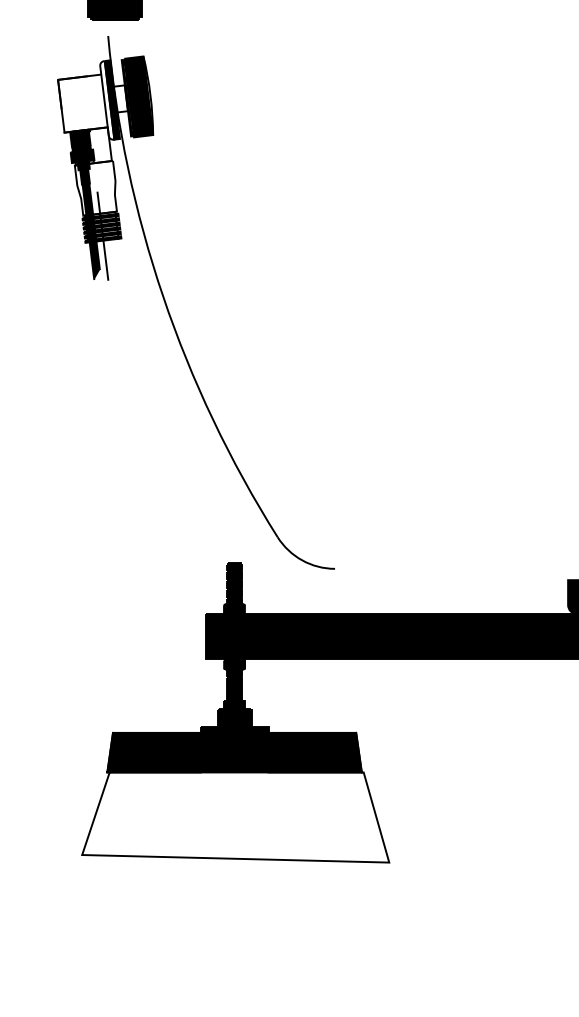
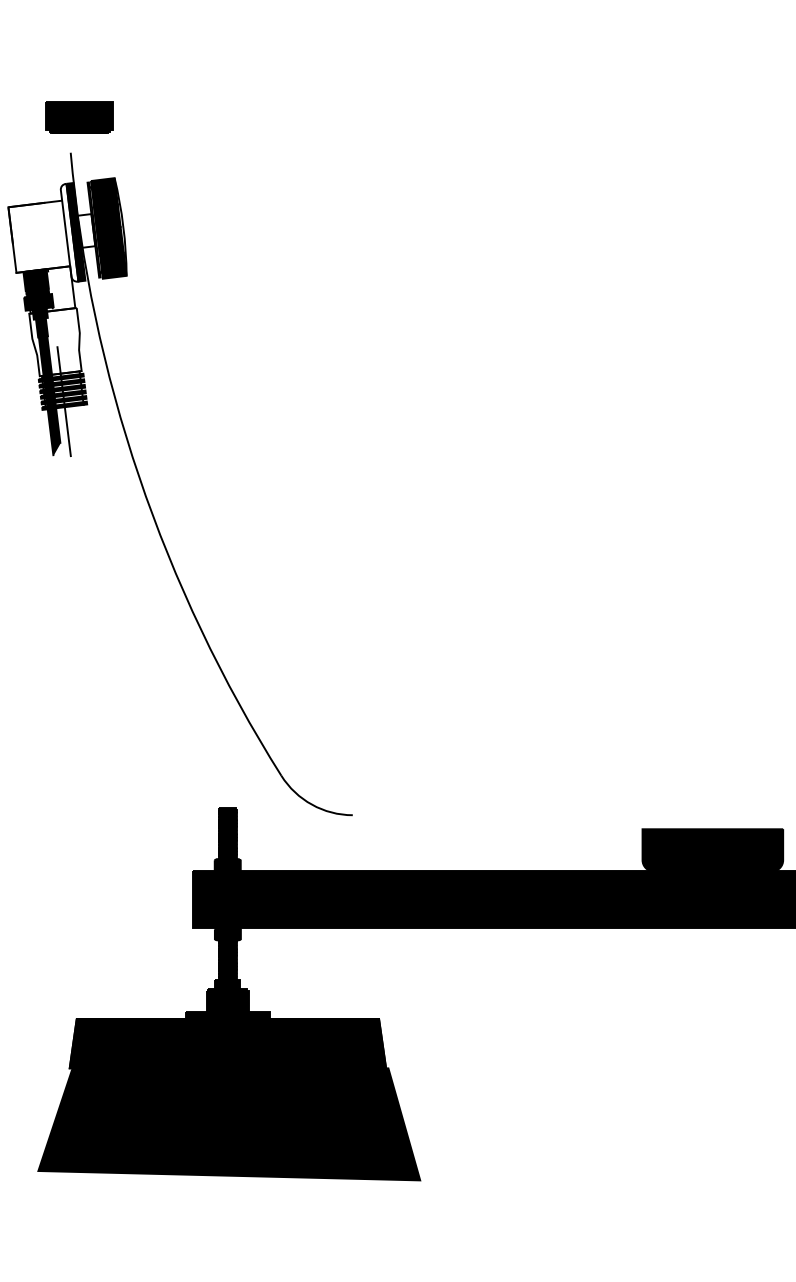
fill: (235, 817) -> (229, 1124), added

